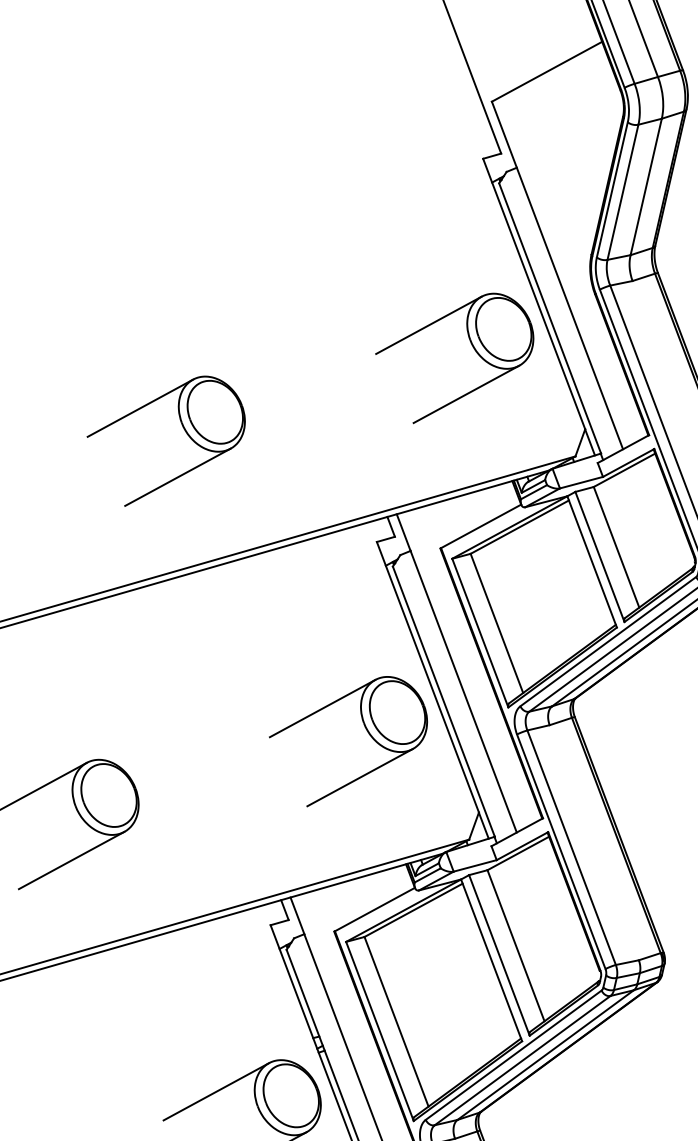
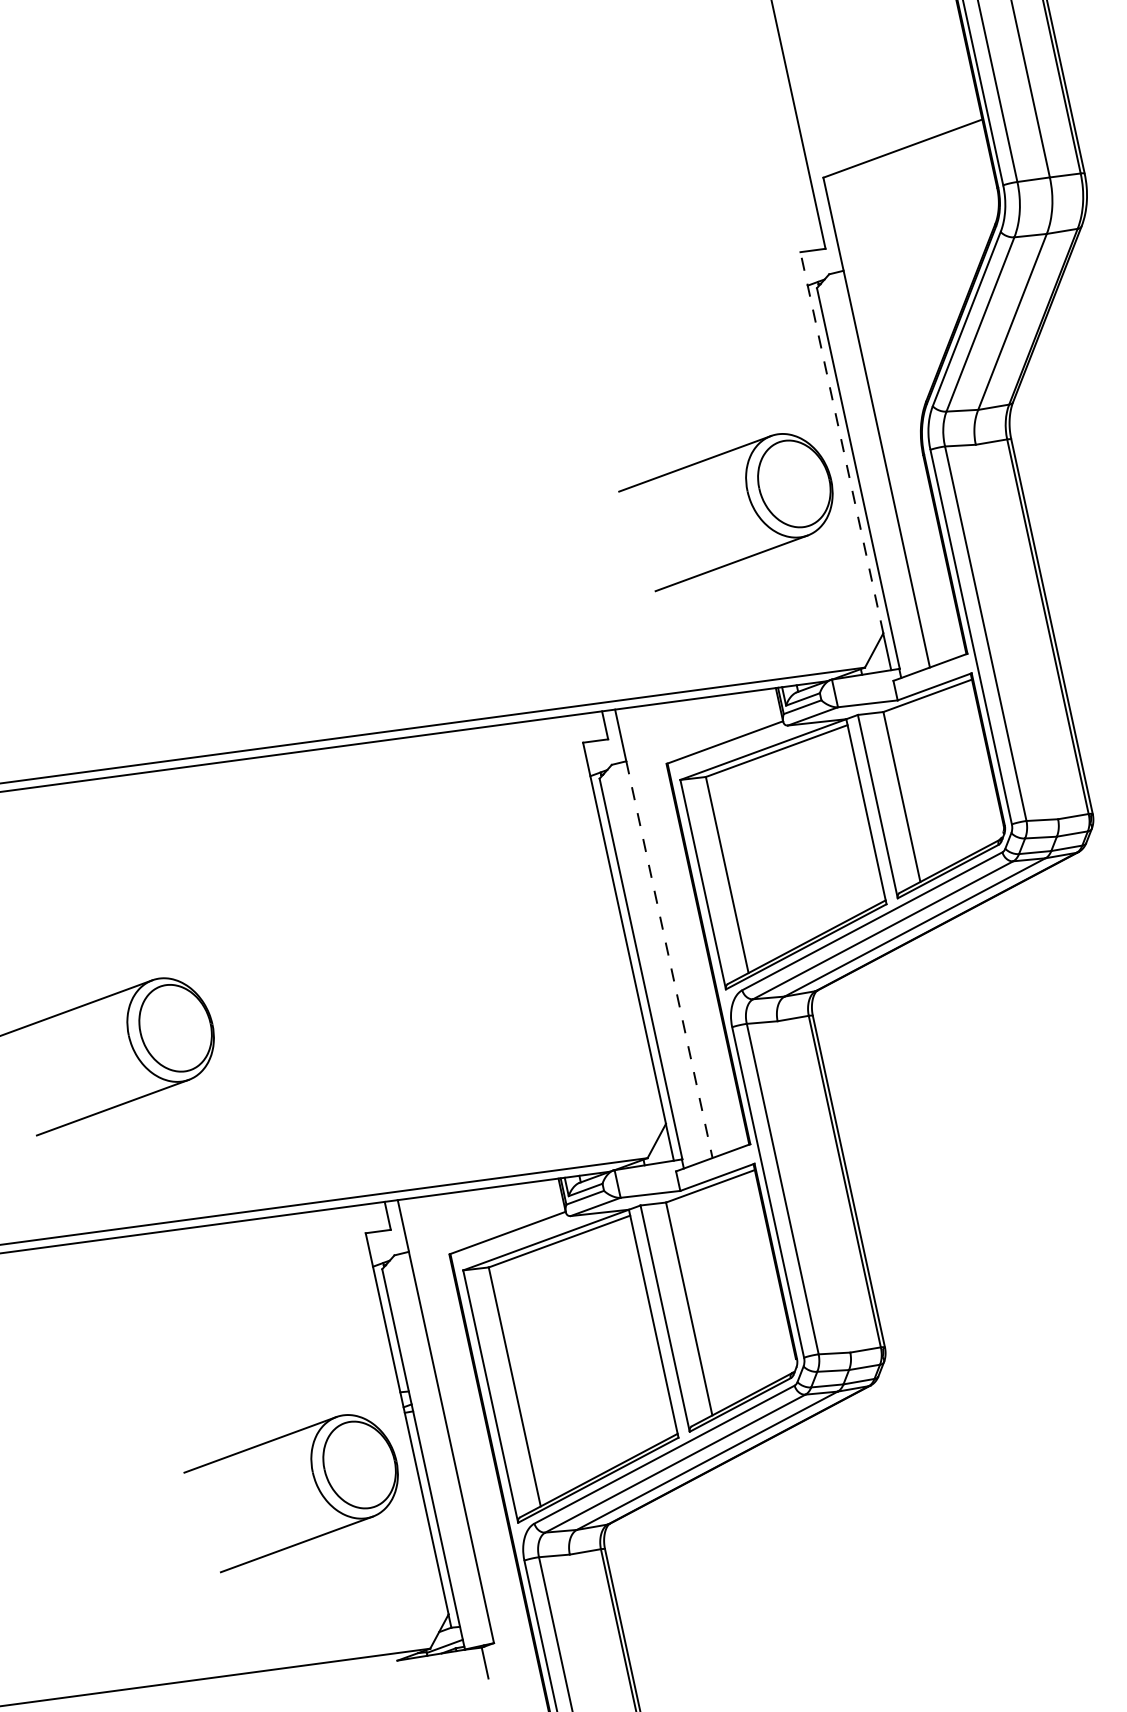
line: (533, 293) -> (841, 442), solid -> dashed
part: (184, 430) -> (348, 556), removed
line: (463, 692) -> (669, 960), solid -> dashed
part: (366, 731) -> (532, 993), removed

